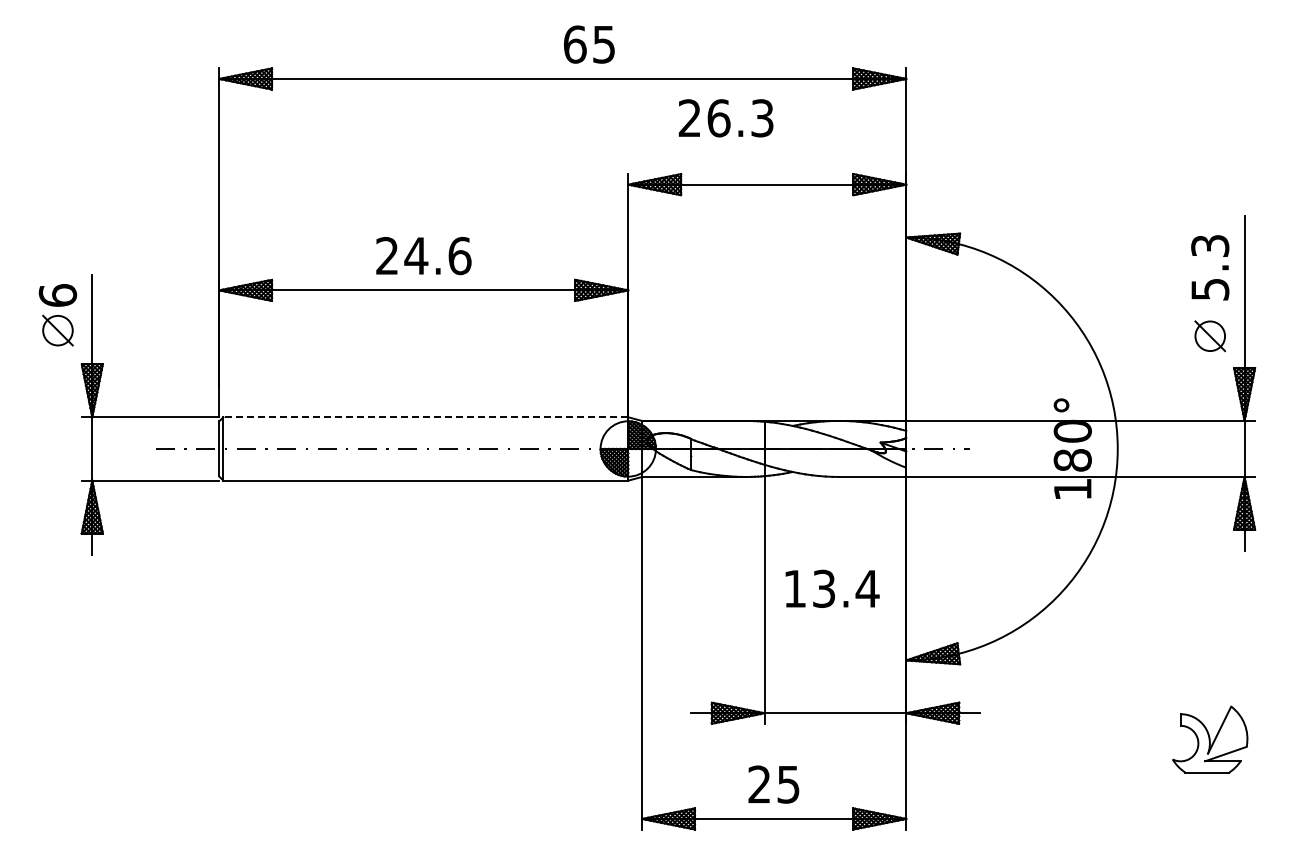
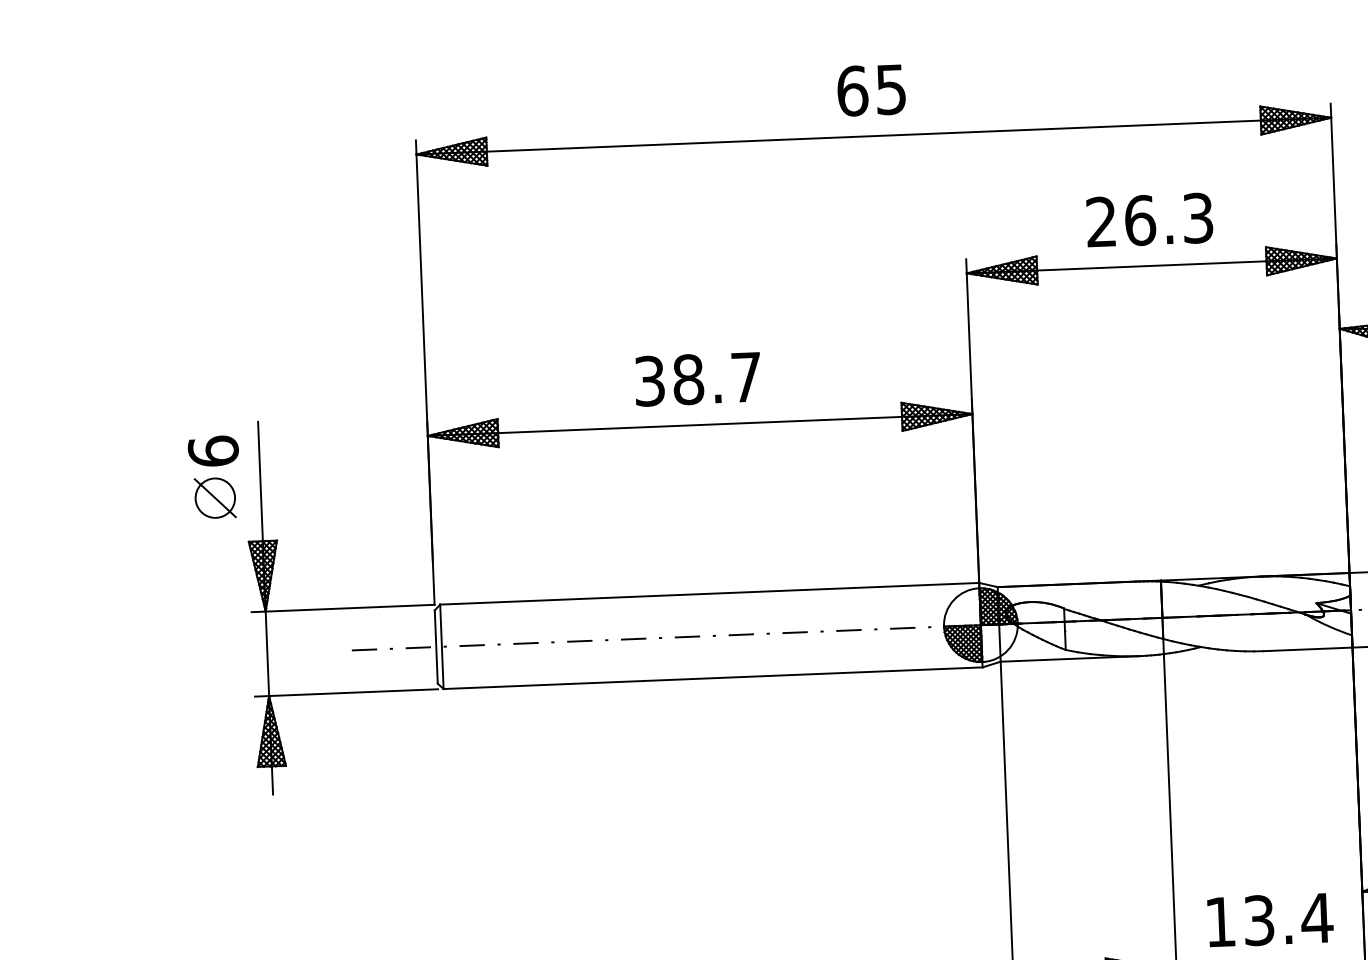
text: (589, 44) -> (871, 90), moved
text: (725, 118) -> (1148, 220), moved
text: (423, 255) -> (697, 378), 24.6 -> 38.7
line: (425, 417) -> (709, 594), dashed -> solid
text: (832, 588) -> (1270, 919), moved

